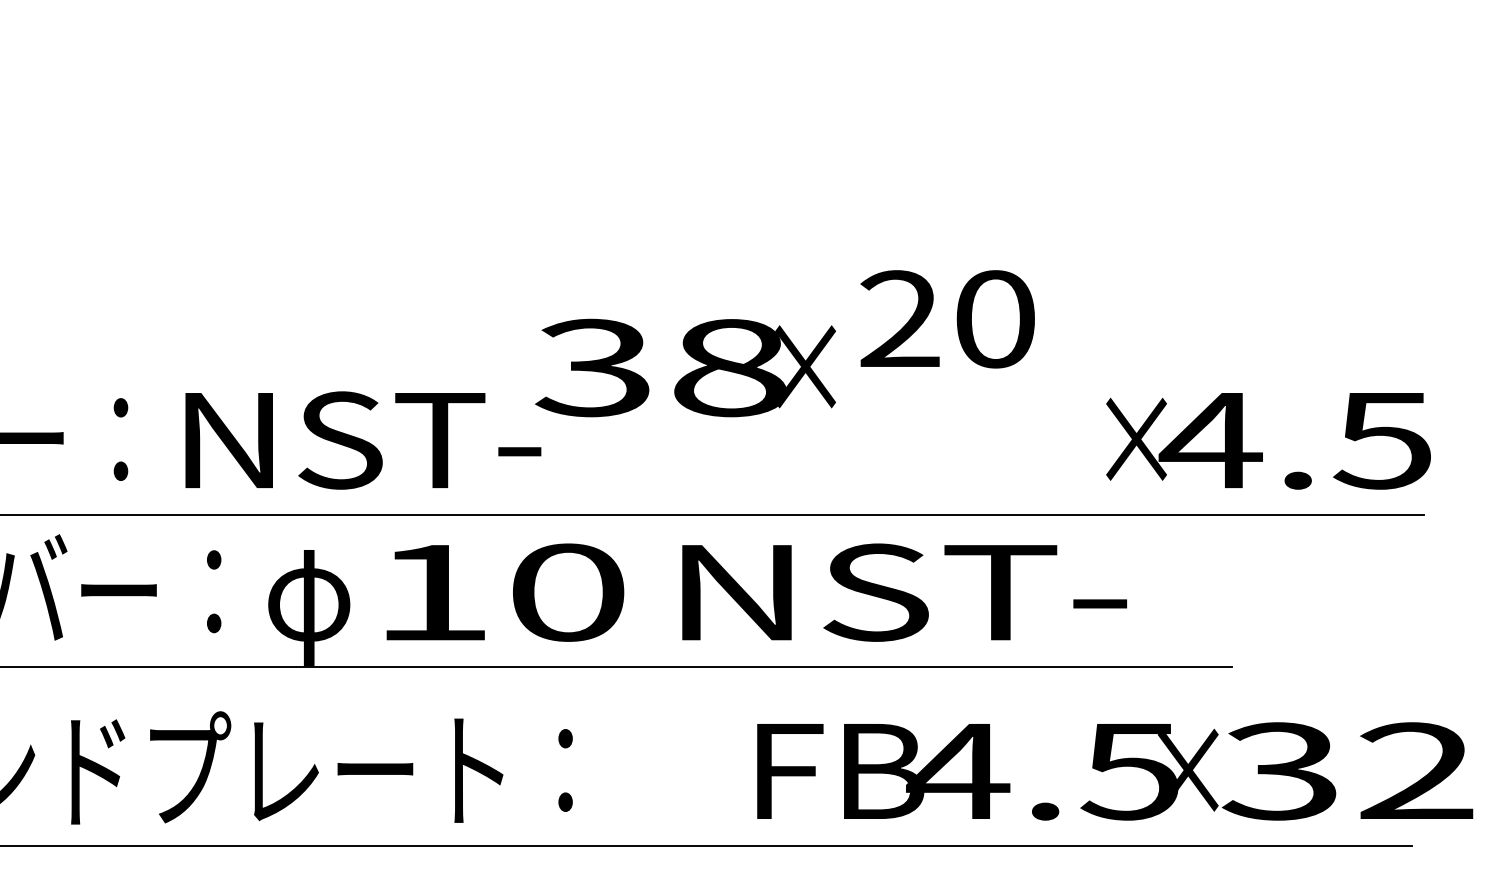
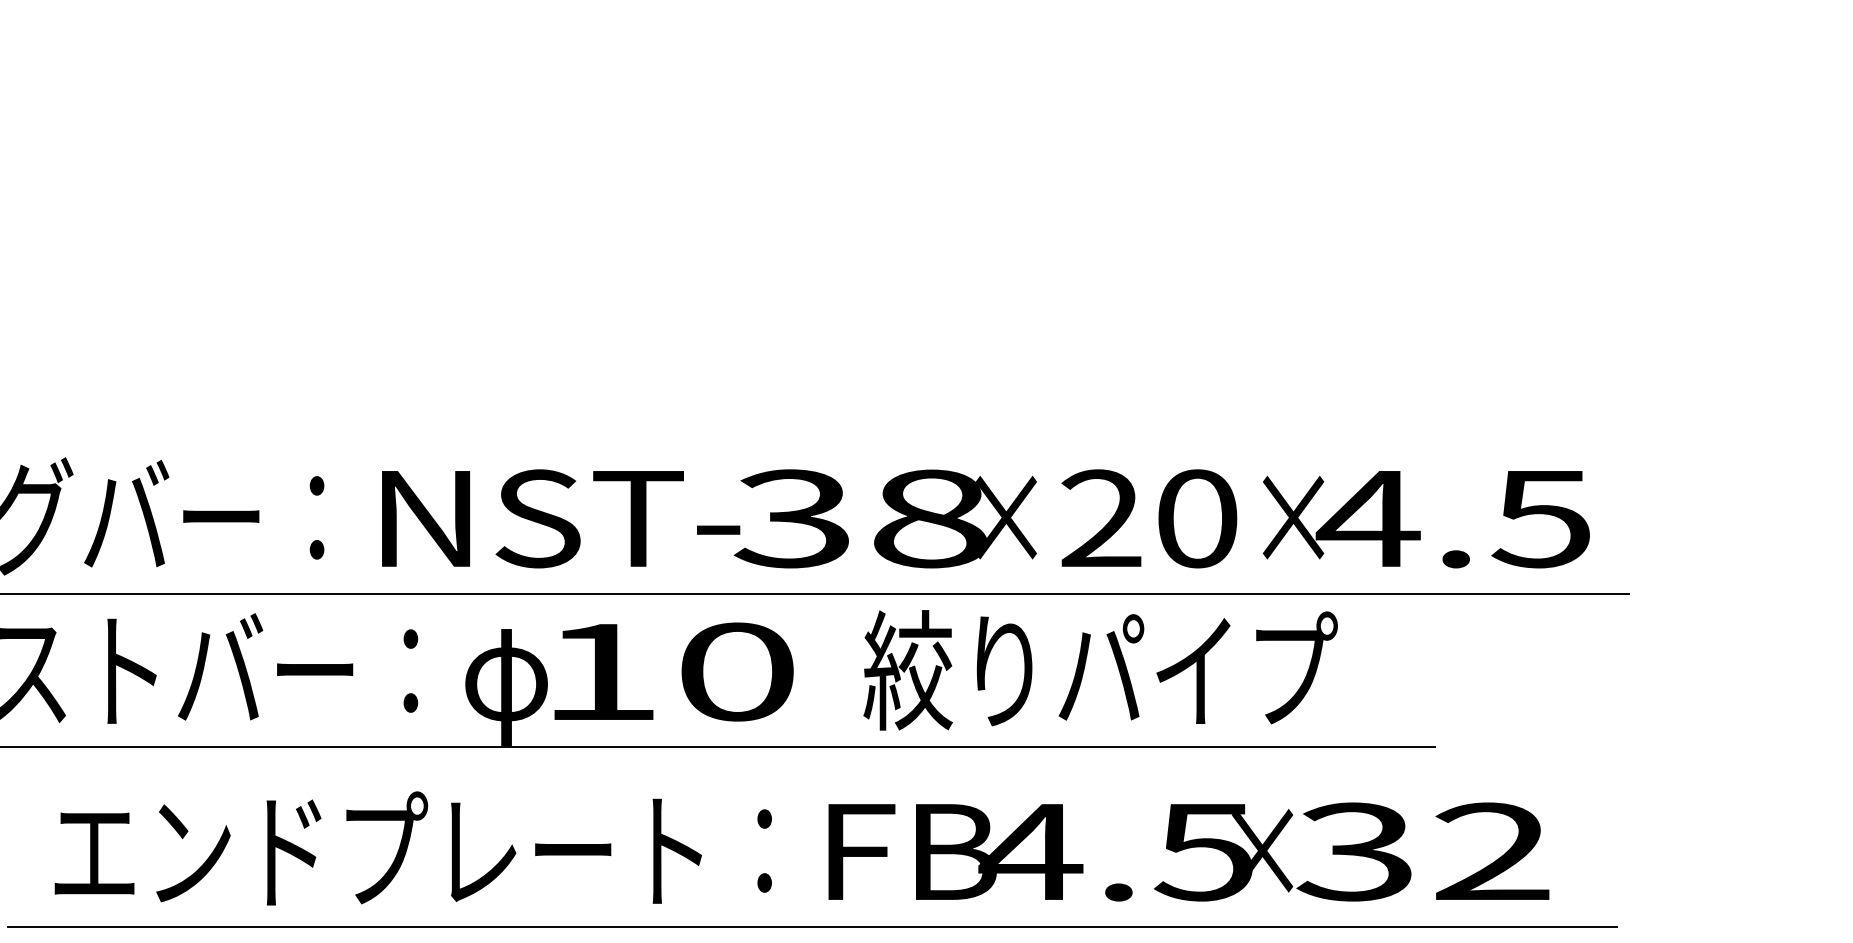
text: (947, 318) -> (1149, 518), moved
text: (684, 367) -> (884, 518), moved
text: (1268, 441) -> (1426, 519), moved
text: (899, 591) -> (1100, 670), NST- -> 絞りパイプ
text: (504, 592) -> (673, 671), moved
text: (1114, 770) -> (1188, 851), moved

